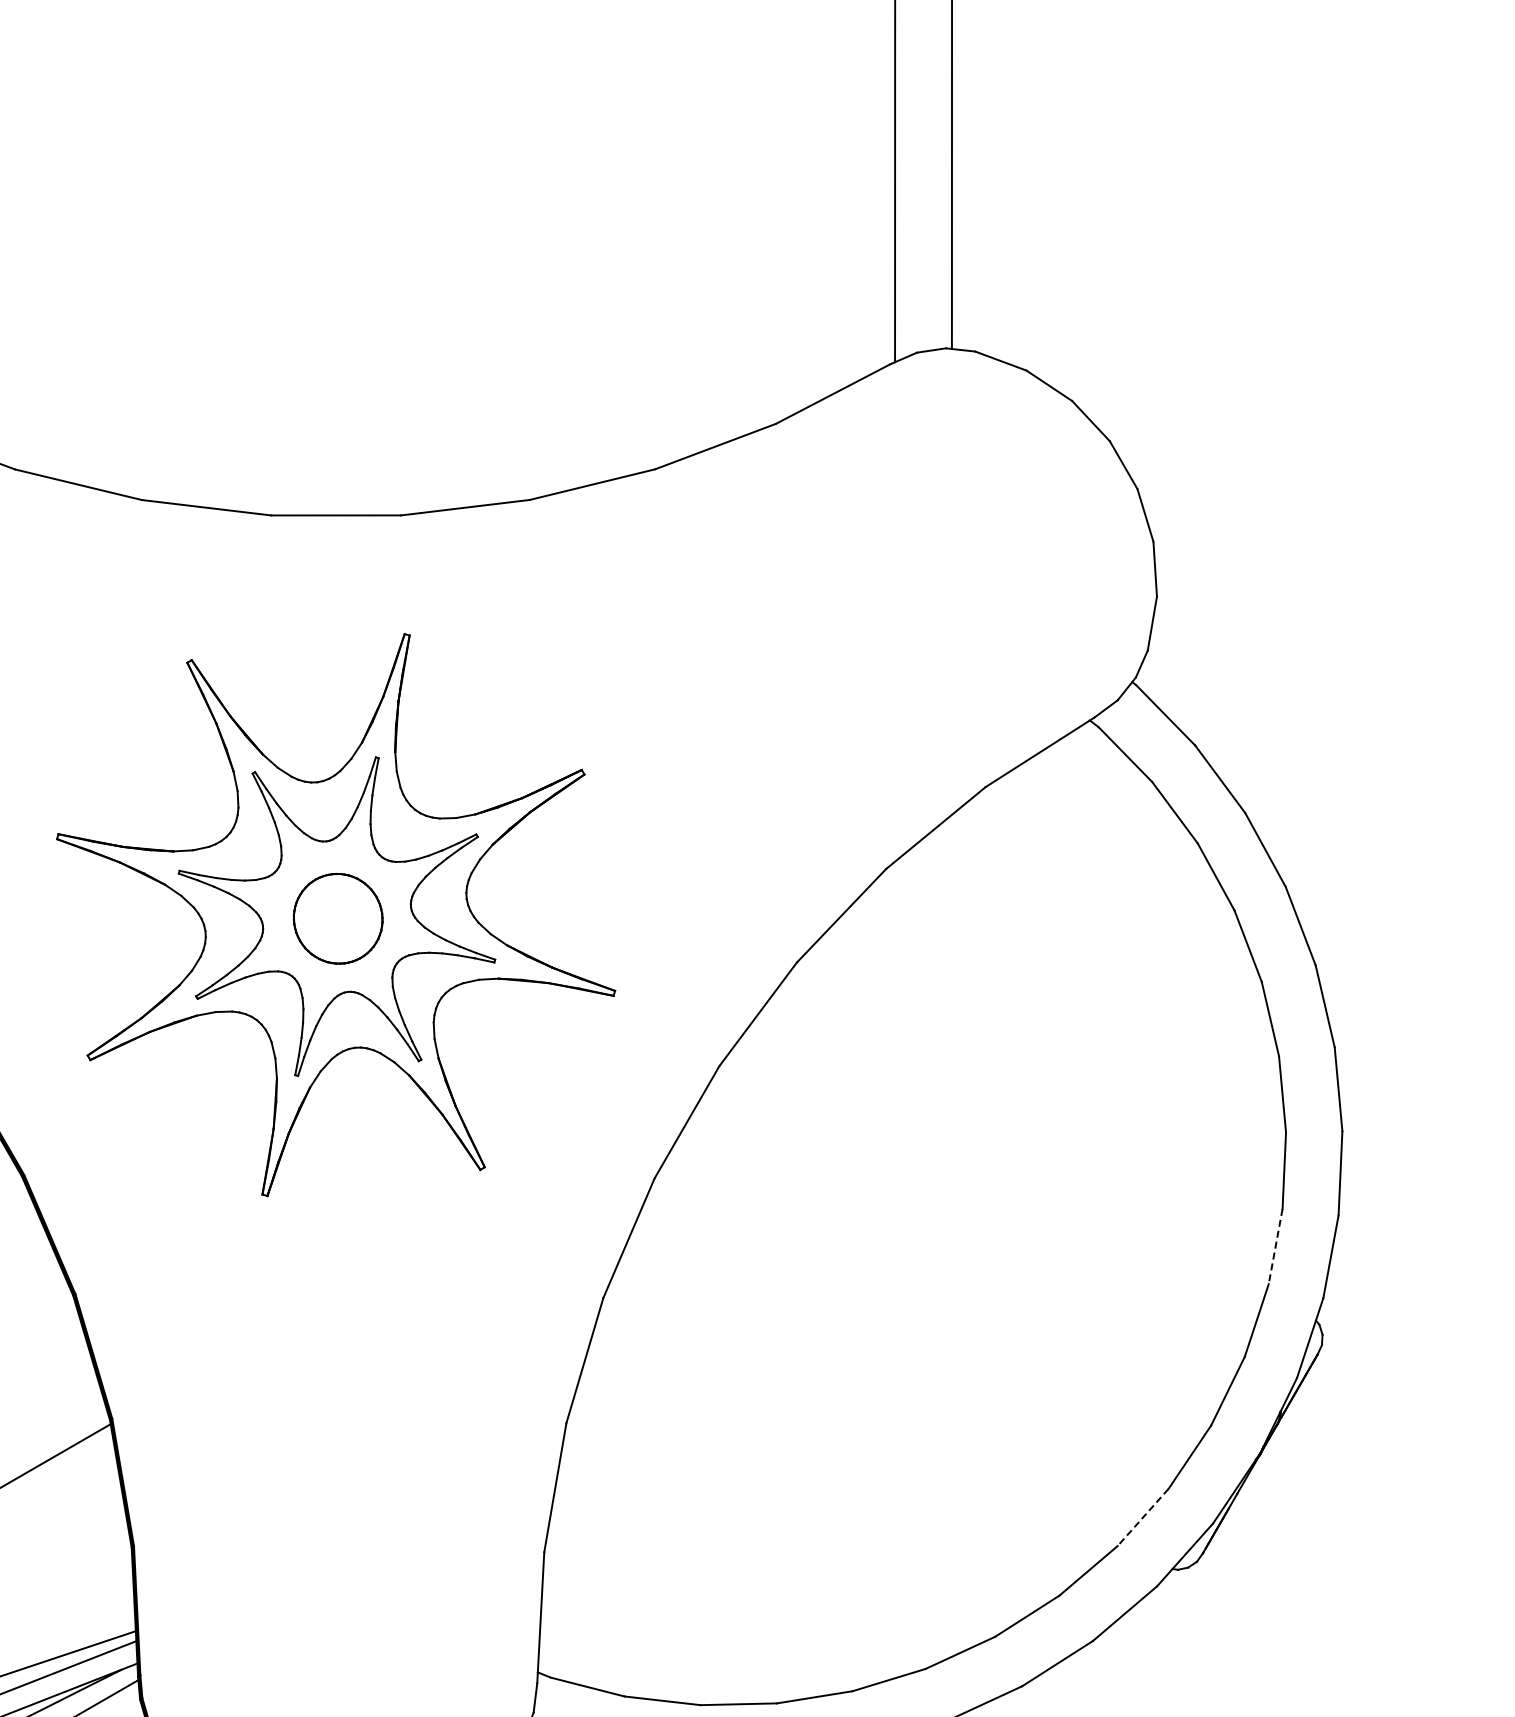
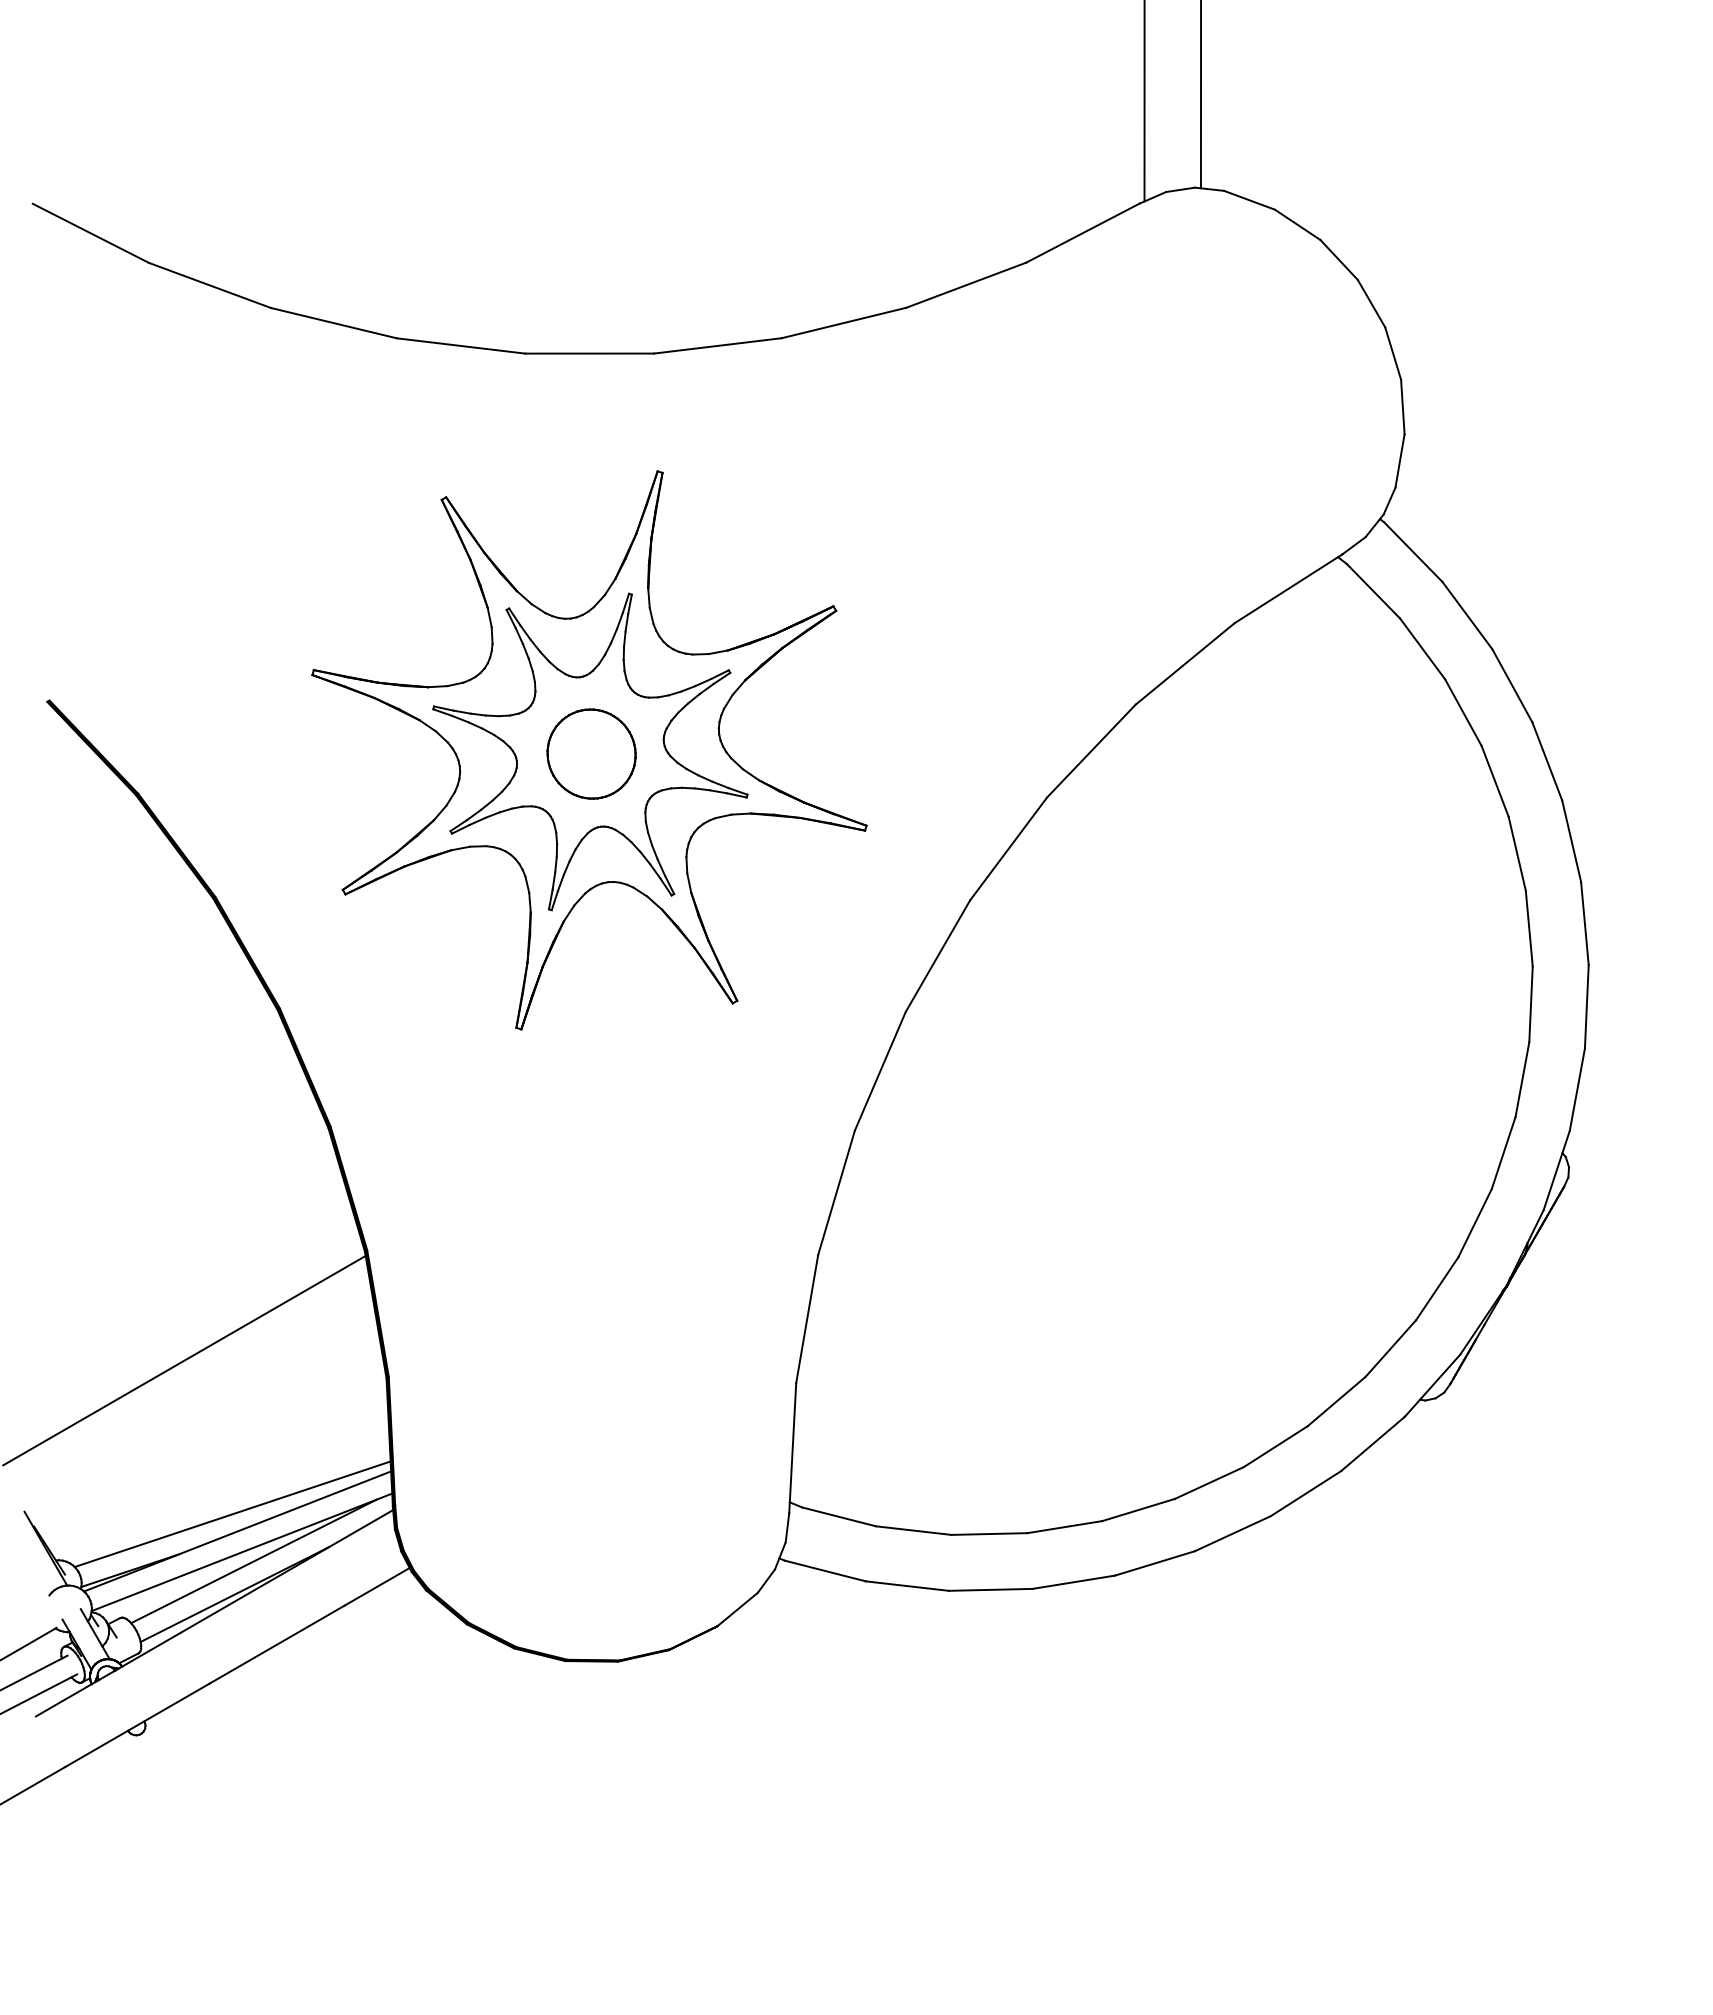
line: (1275, 1246) -> (1522, 1079), dashed -> solid
line: (1142, 1517) -> (1390, 1348), dashed -> solid

